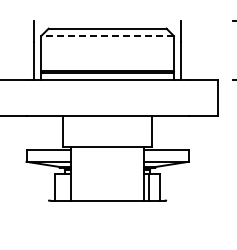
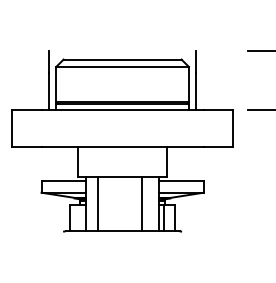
line: (107, 35) -> (122, 66), dashed -> solid
line: (83, 173) -> (98, 204), added
line: (127, 173) -> (142, 204), added

